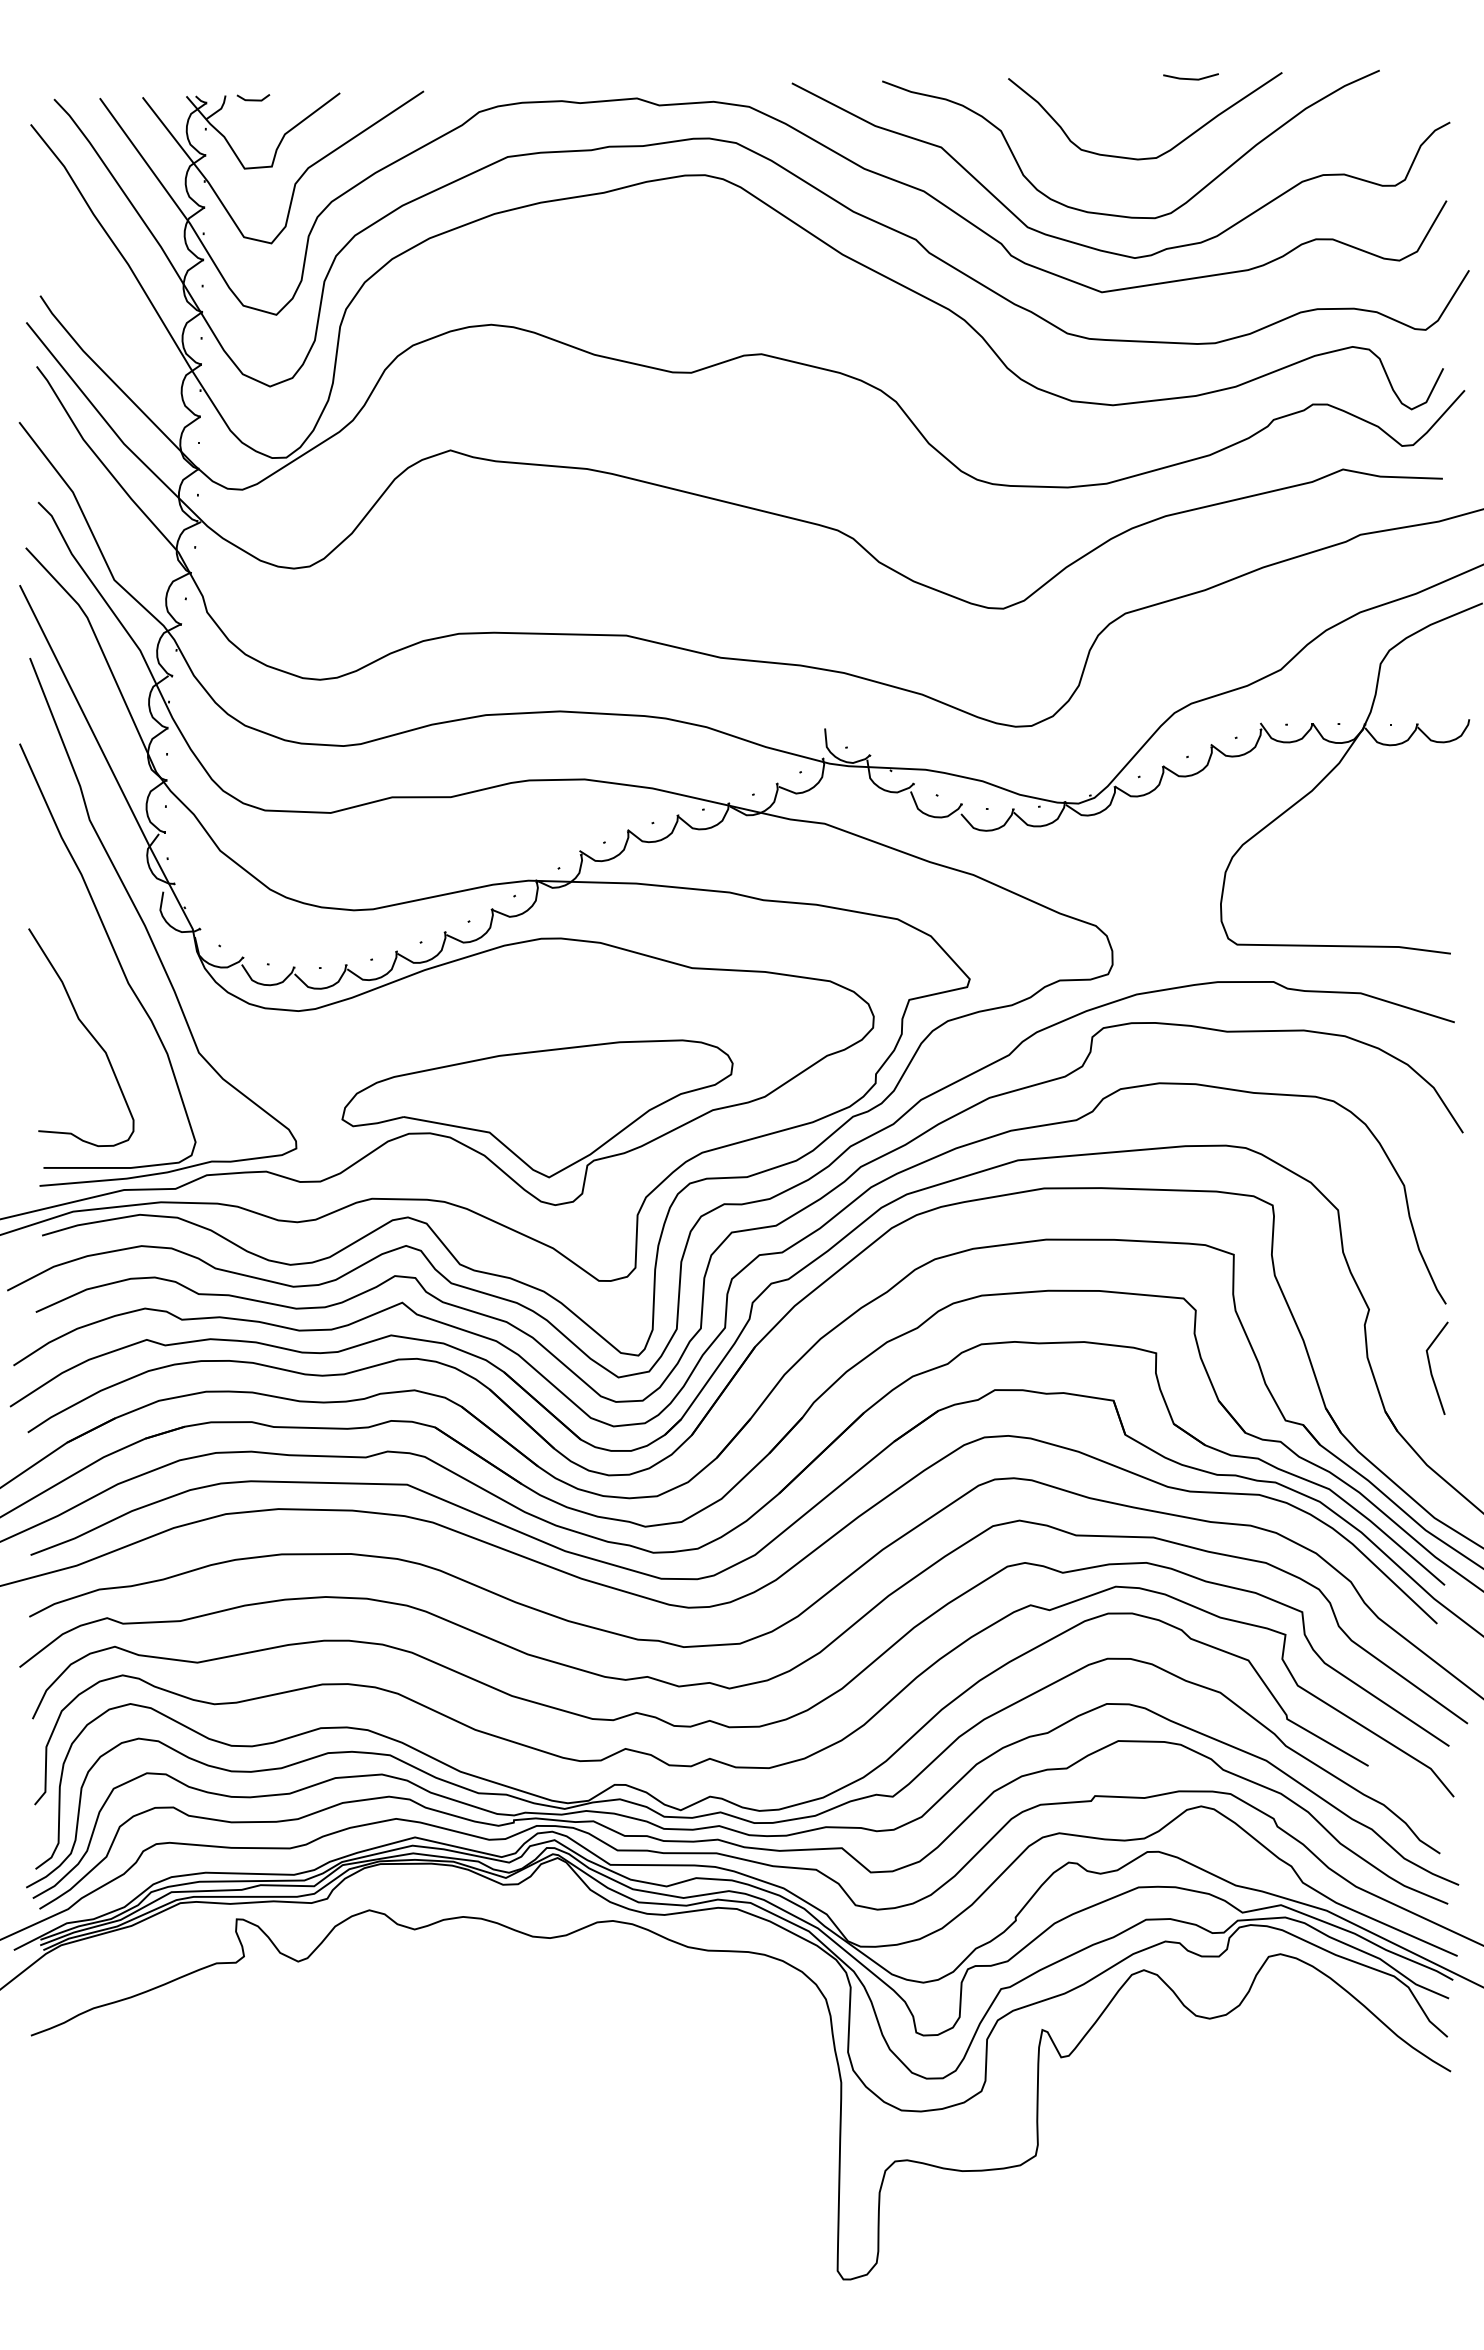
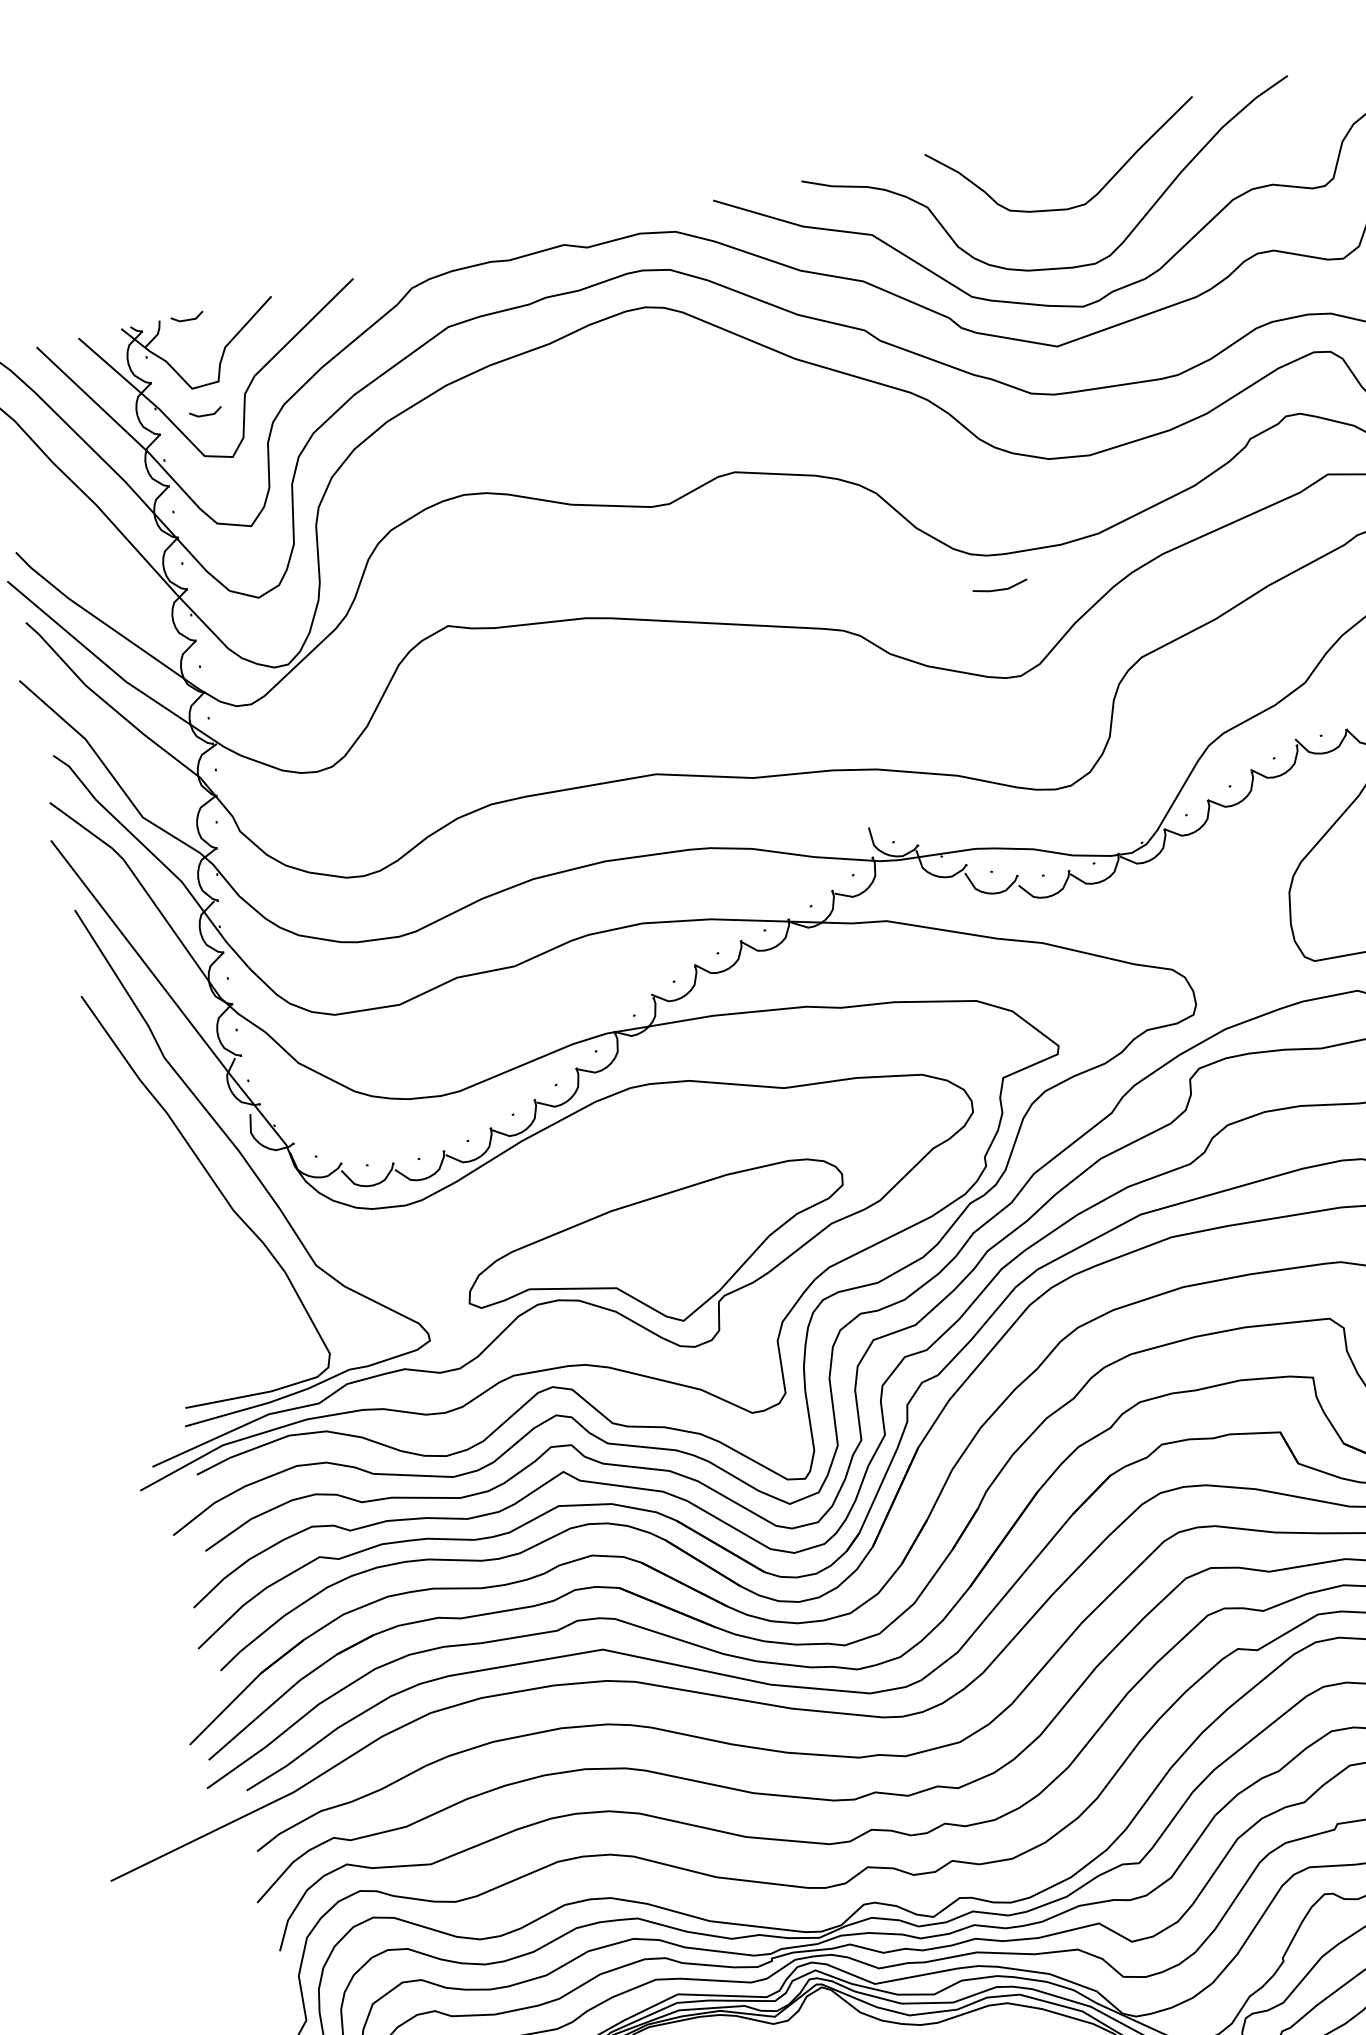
line: (1190, 78) -> (1000, 589), moved
line: (253, 196) -> (206, 414), added
curve: (87, 1031) -> (202, 1265), removed

